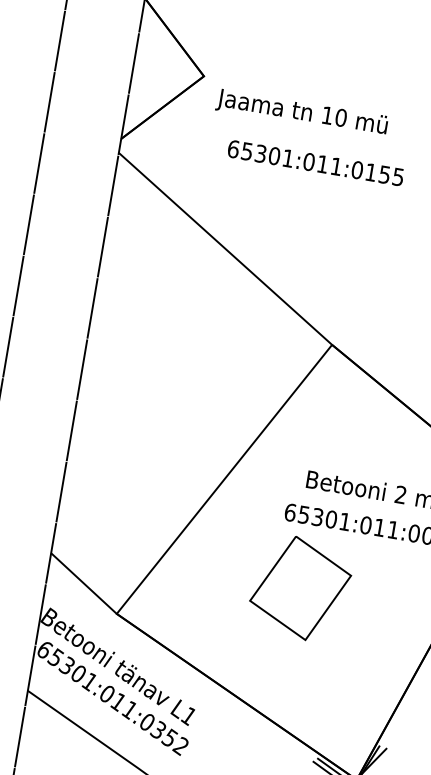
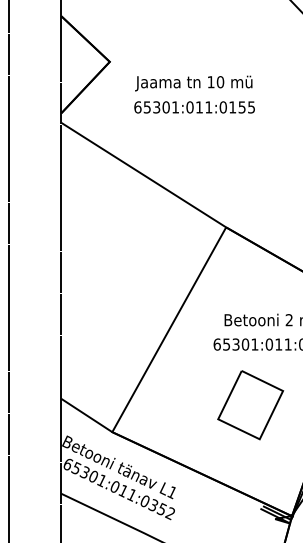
text: (301, 113) -> (193, 83), moved
part: (300, 588) -> (250, 405), moved

